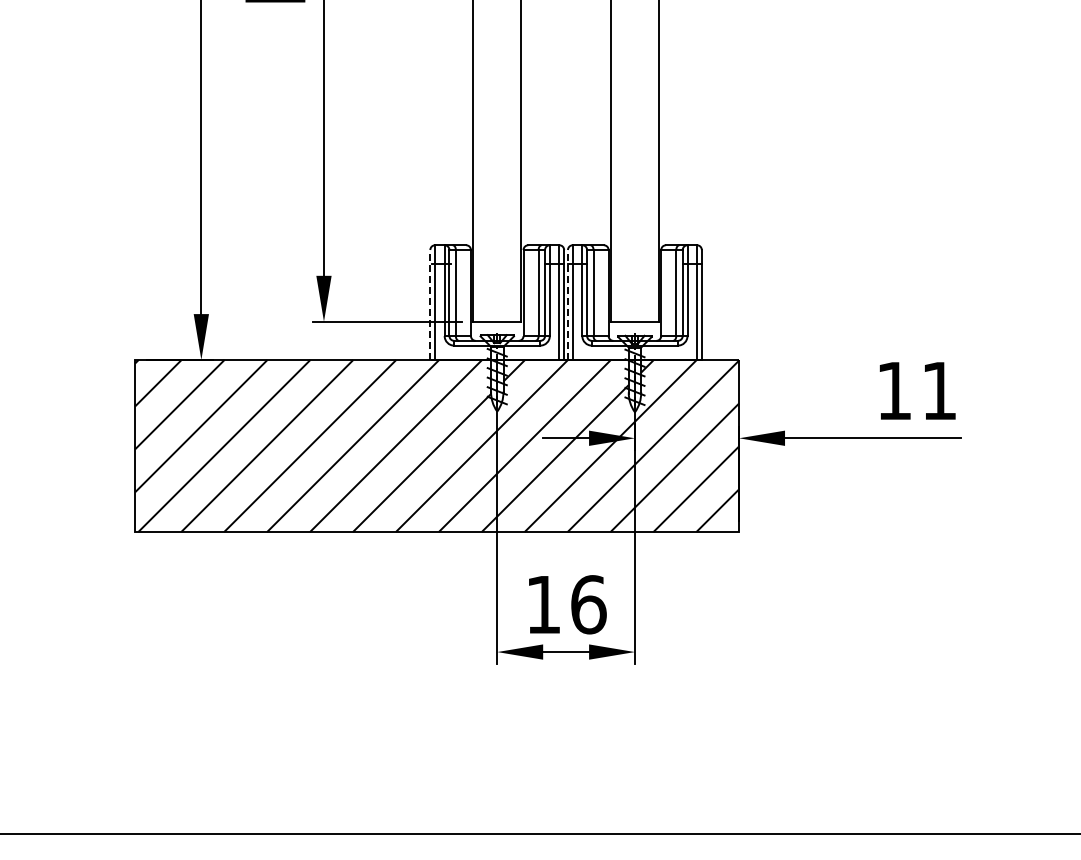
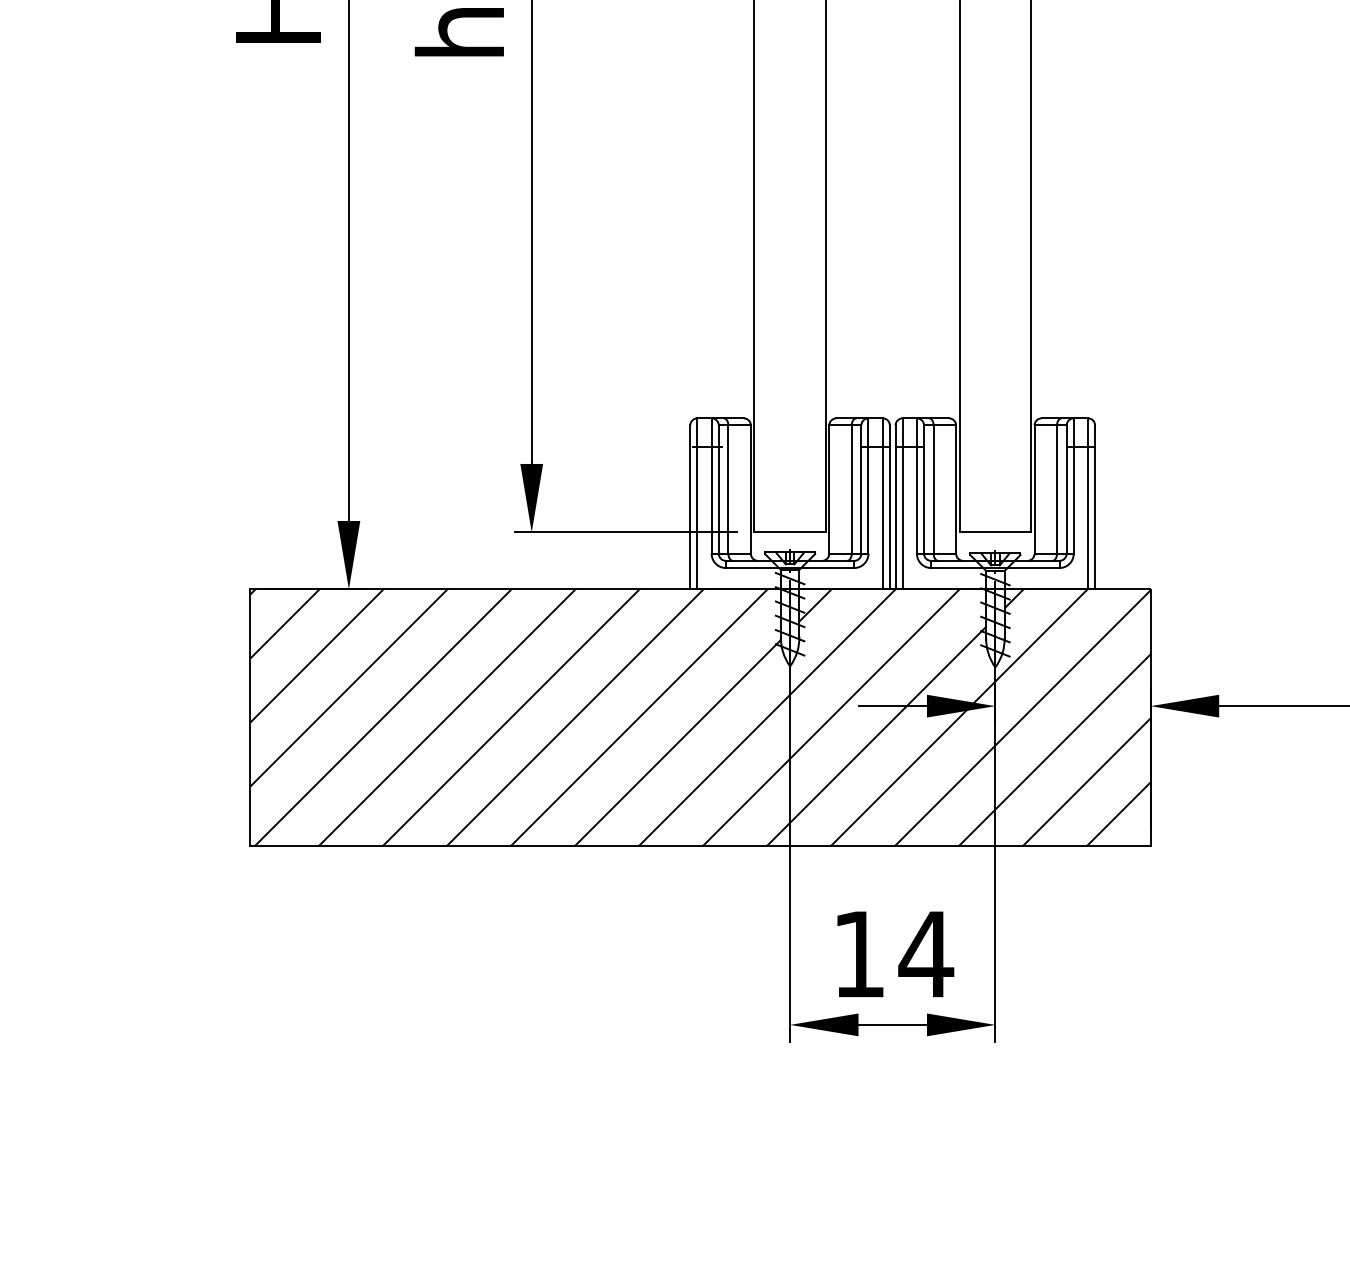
line: (430, 305) -> (690, 508), dashed -> solid
line: (568, 305) -> (896, 508), dashed -> solid
text: (588, 604) -> (926, 953), 16 -> 14

